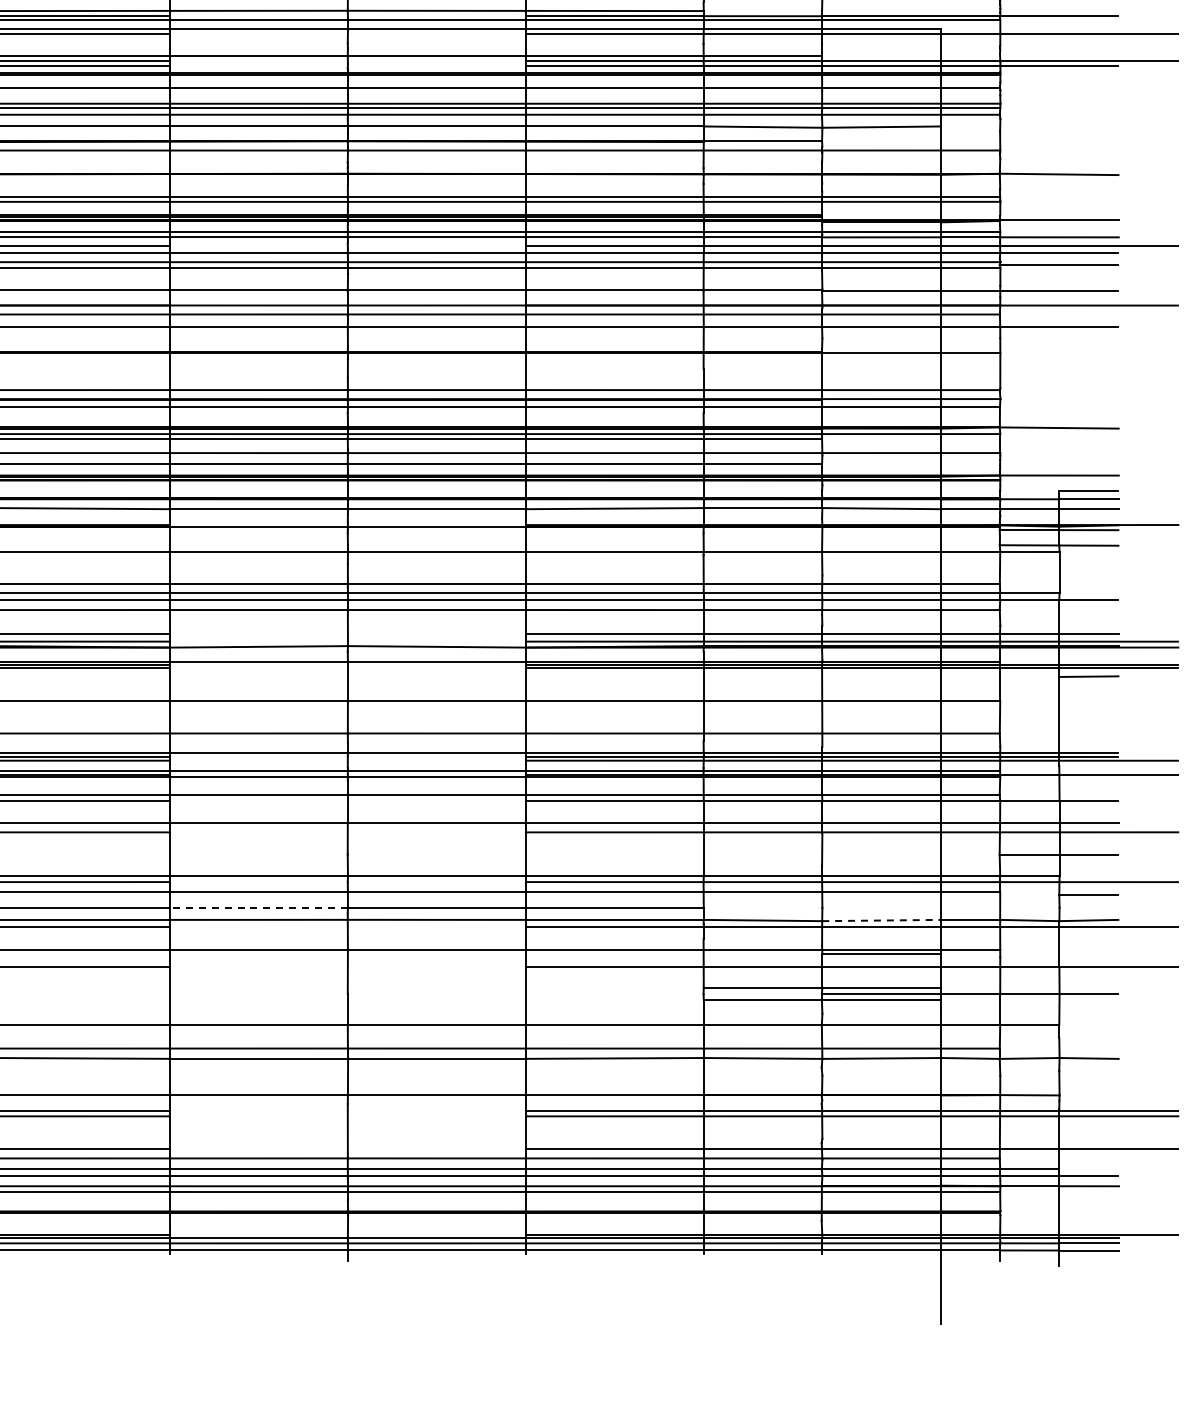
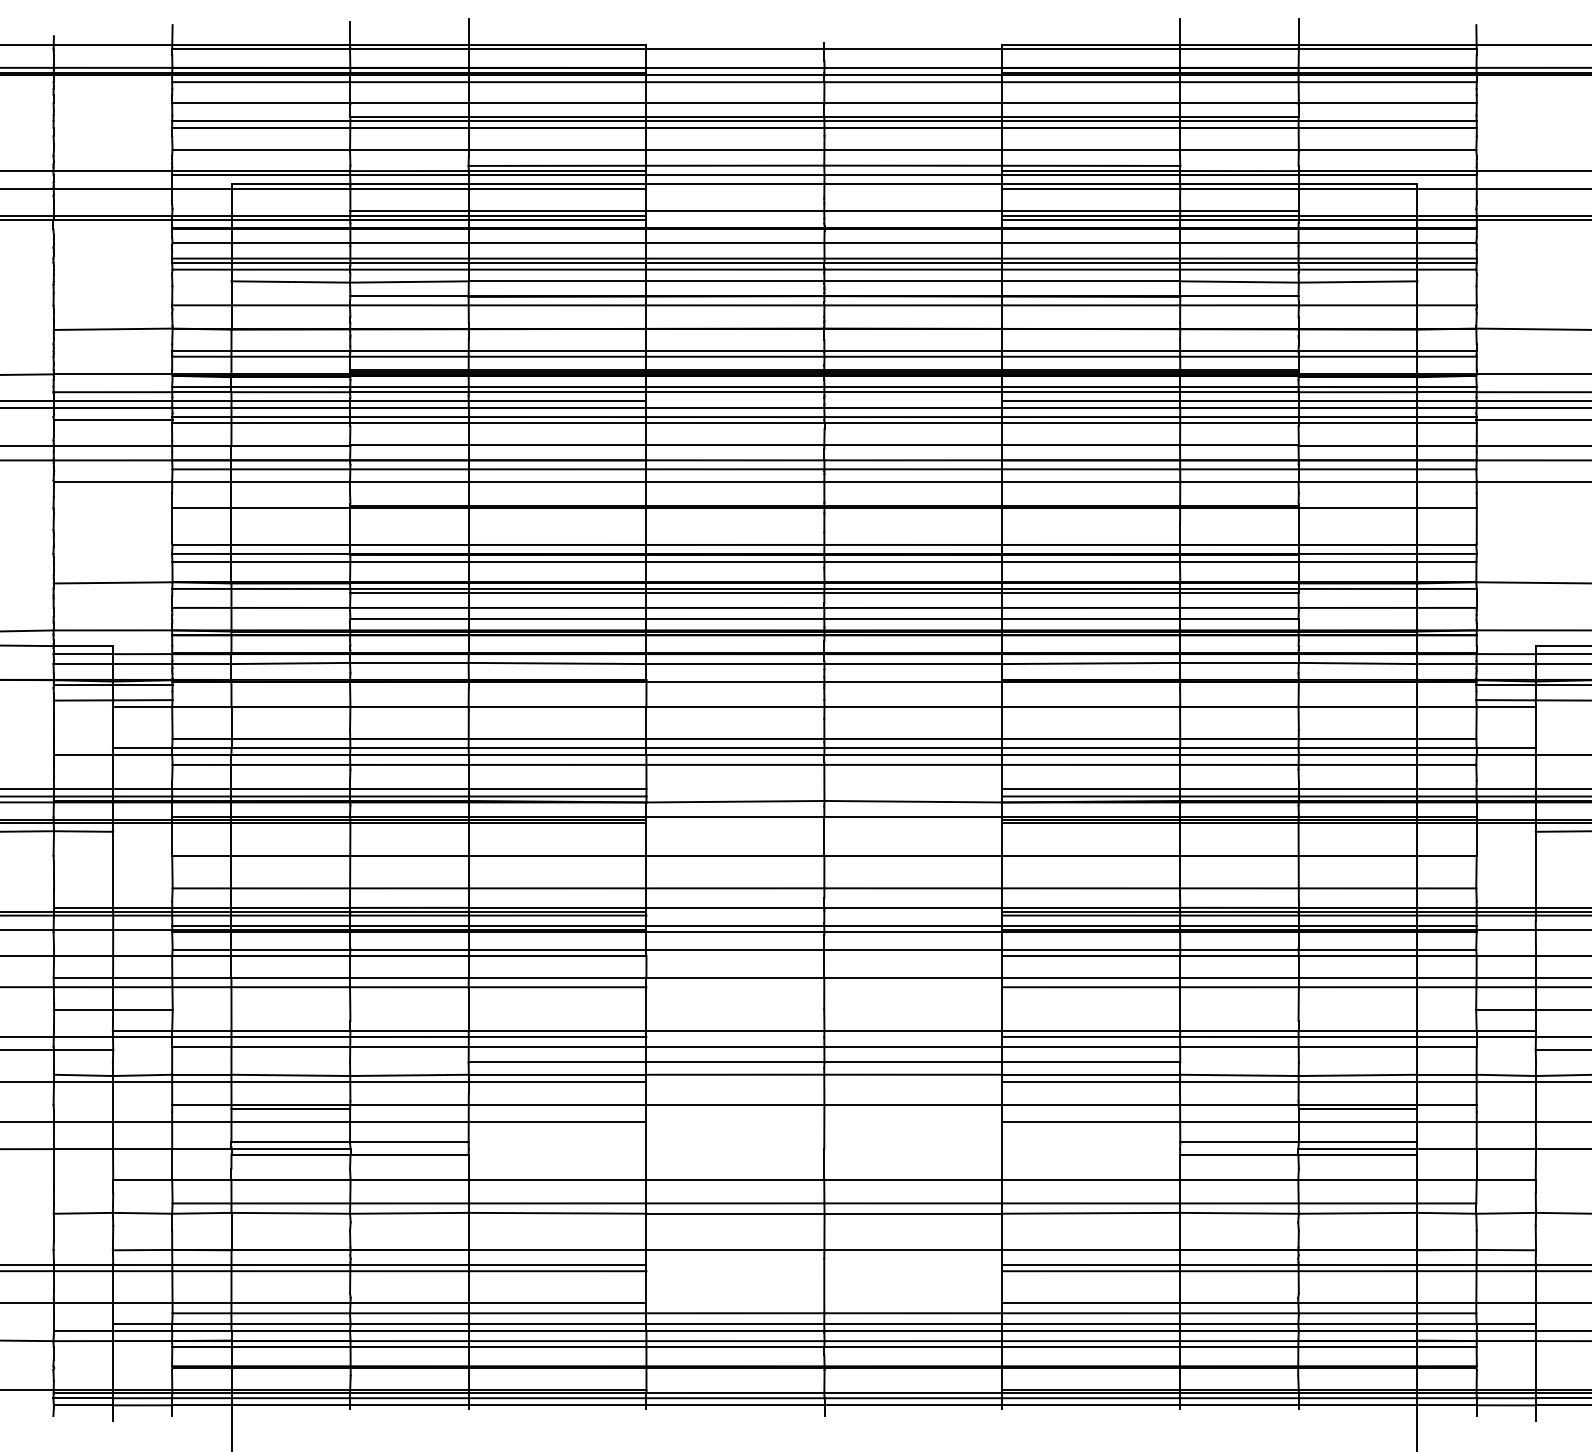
line: (258, 907) -> (734, 1062), dashed -> solid
line: (882, 920) -> (1358, 1075), dashed -> solid

